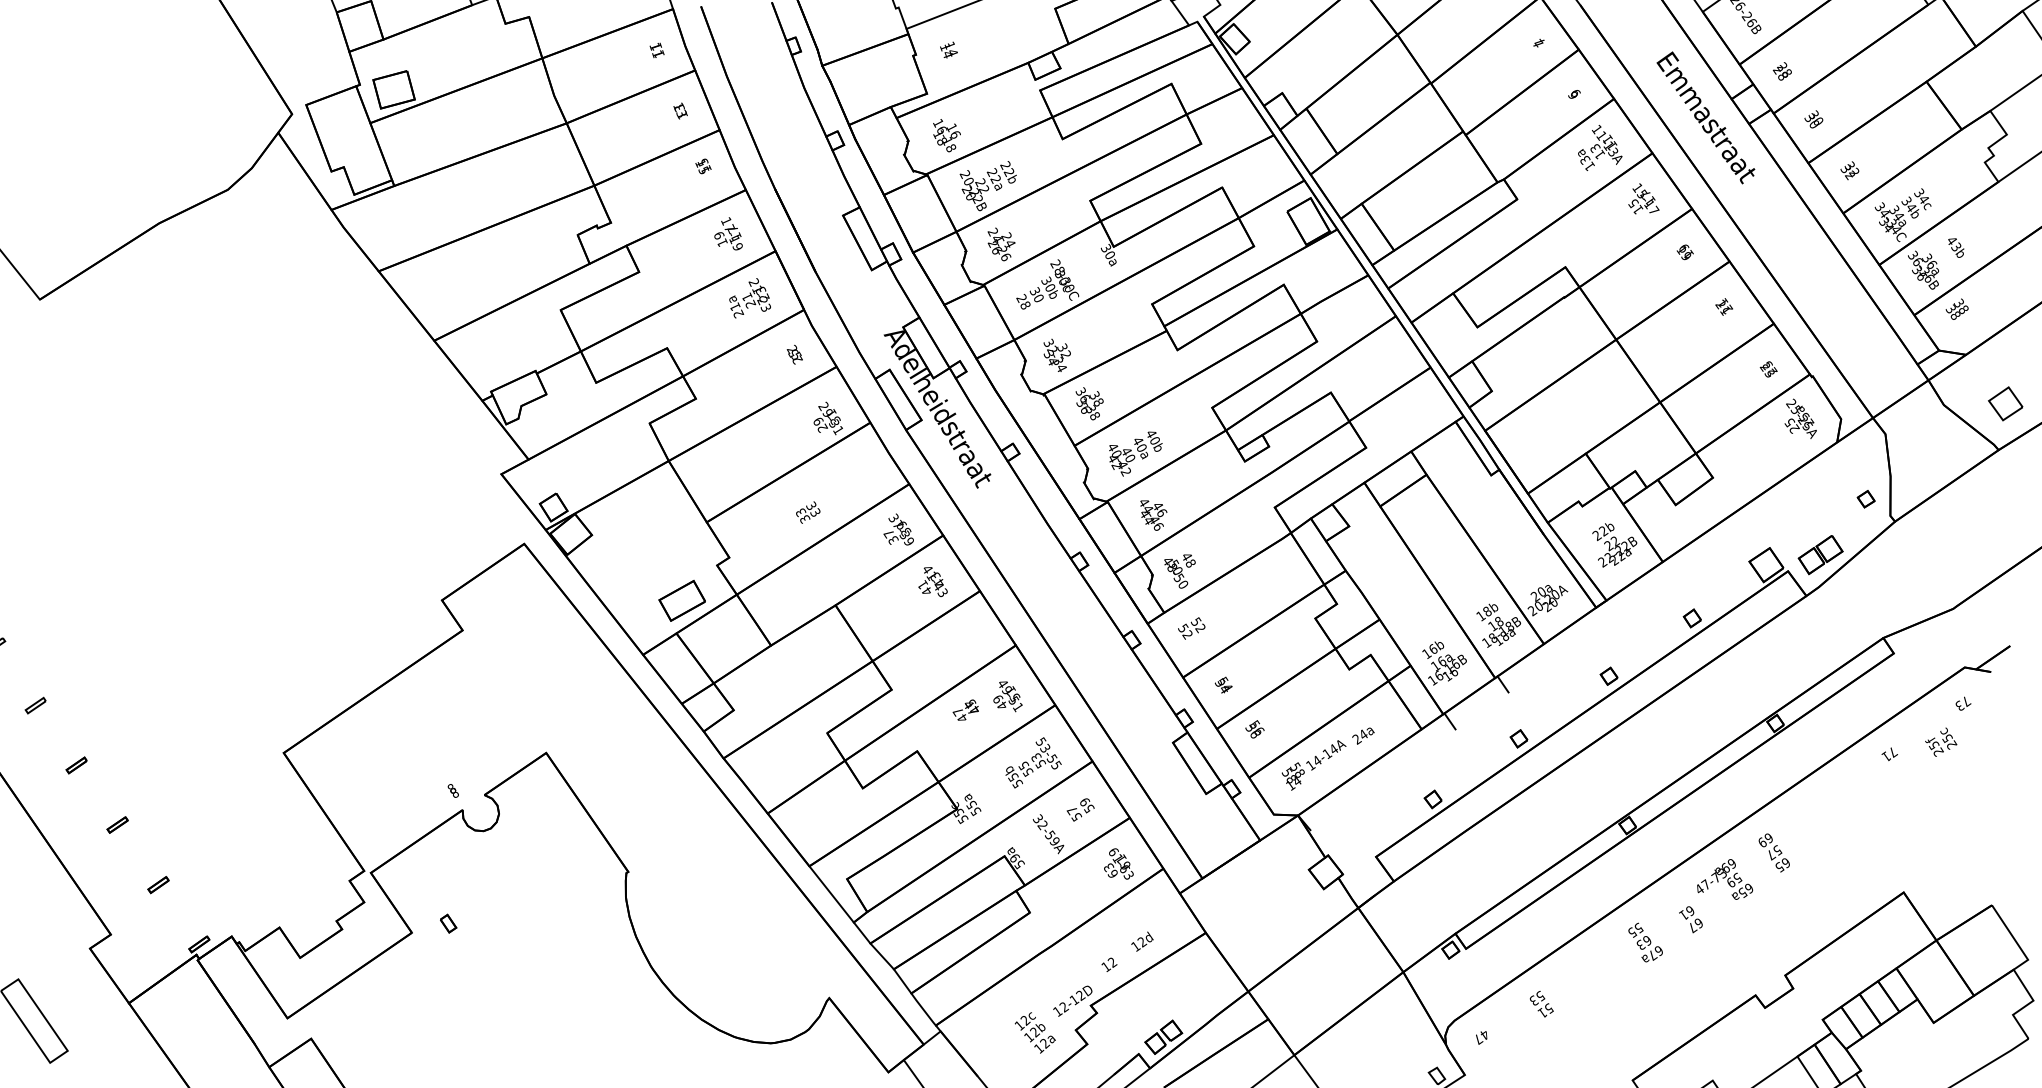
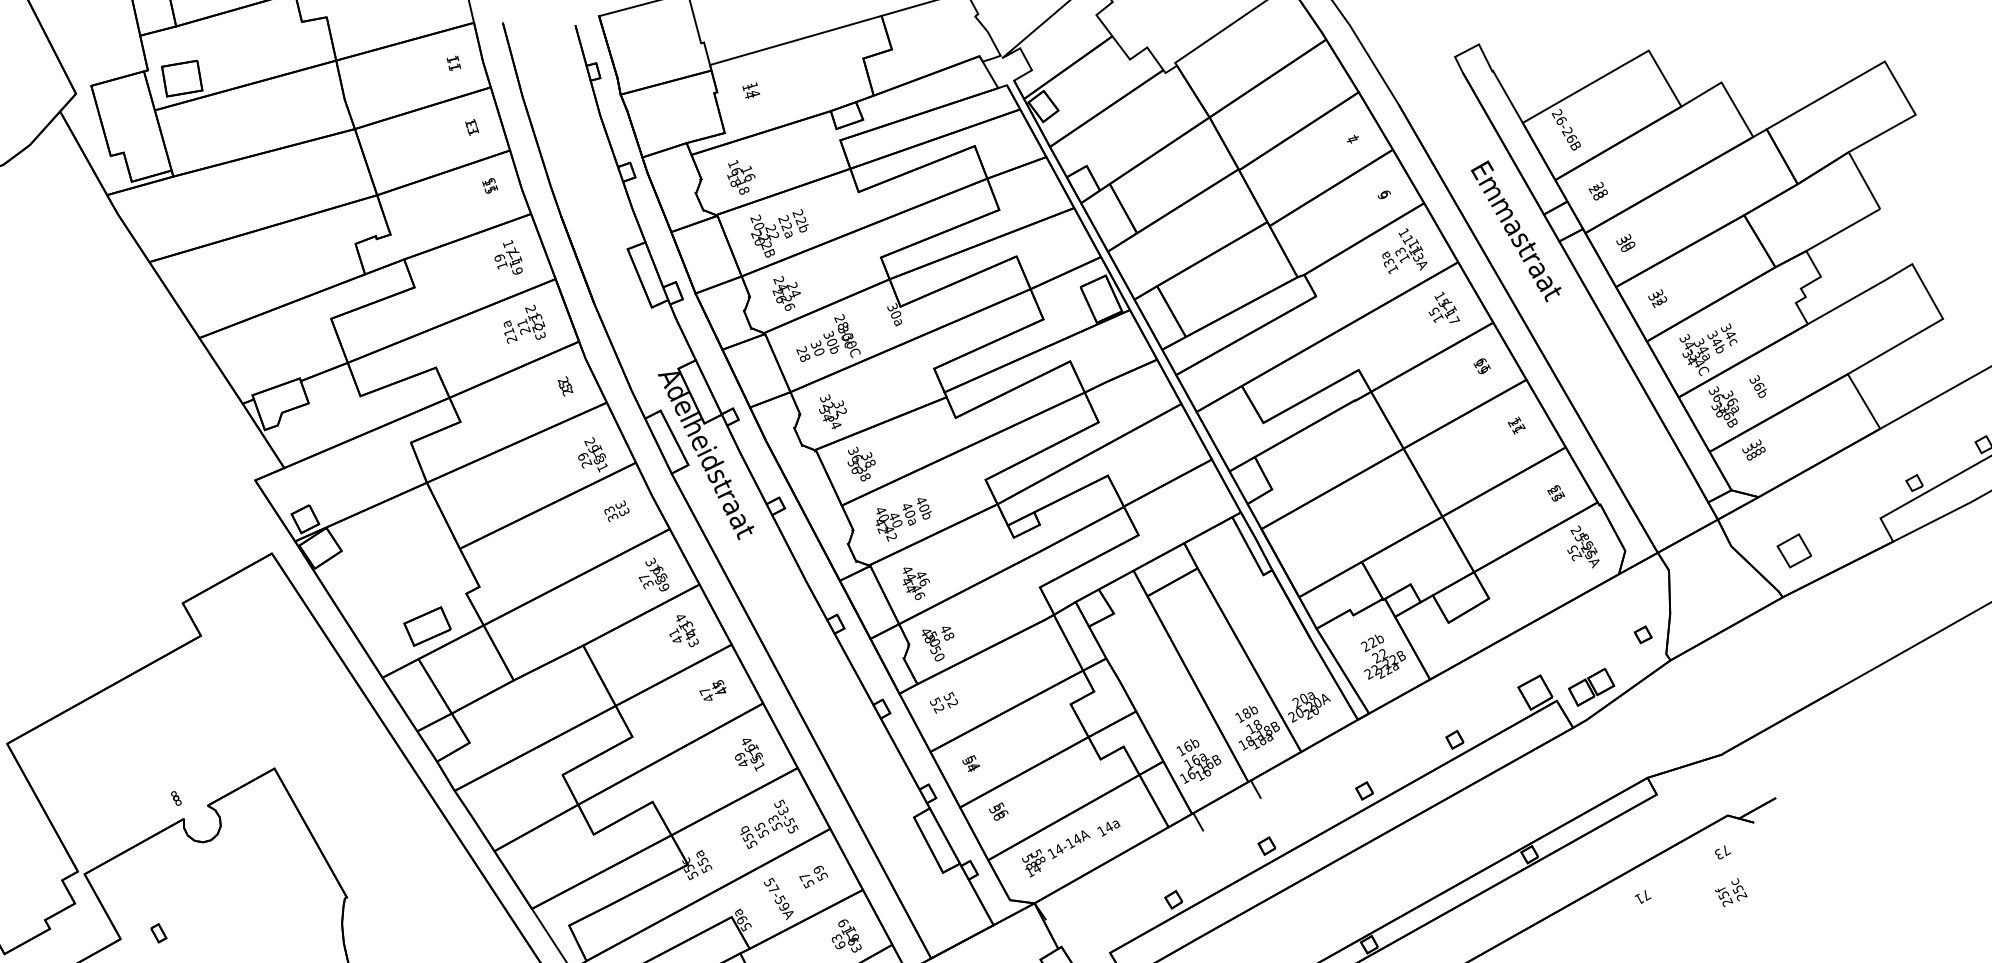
text: (1953, 243) -> (1756, 382), 43b -> 36b
text: (808, 512) -> (617, 511), moved
text: (965, 709) -> (712, 689), moved
text: (1355, 739) -> (1100, 831), 24a -> 14a
text: (1941, 741) -> (1731, 891), moved
text: (1042, 822) -> (773, 886), 32-59A -> 57-59A

